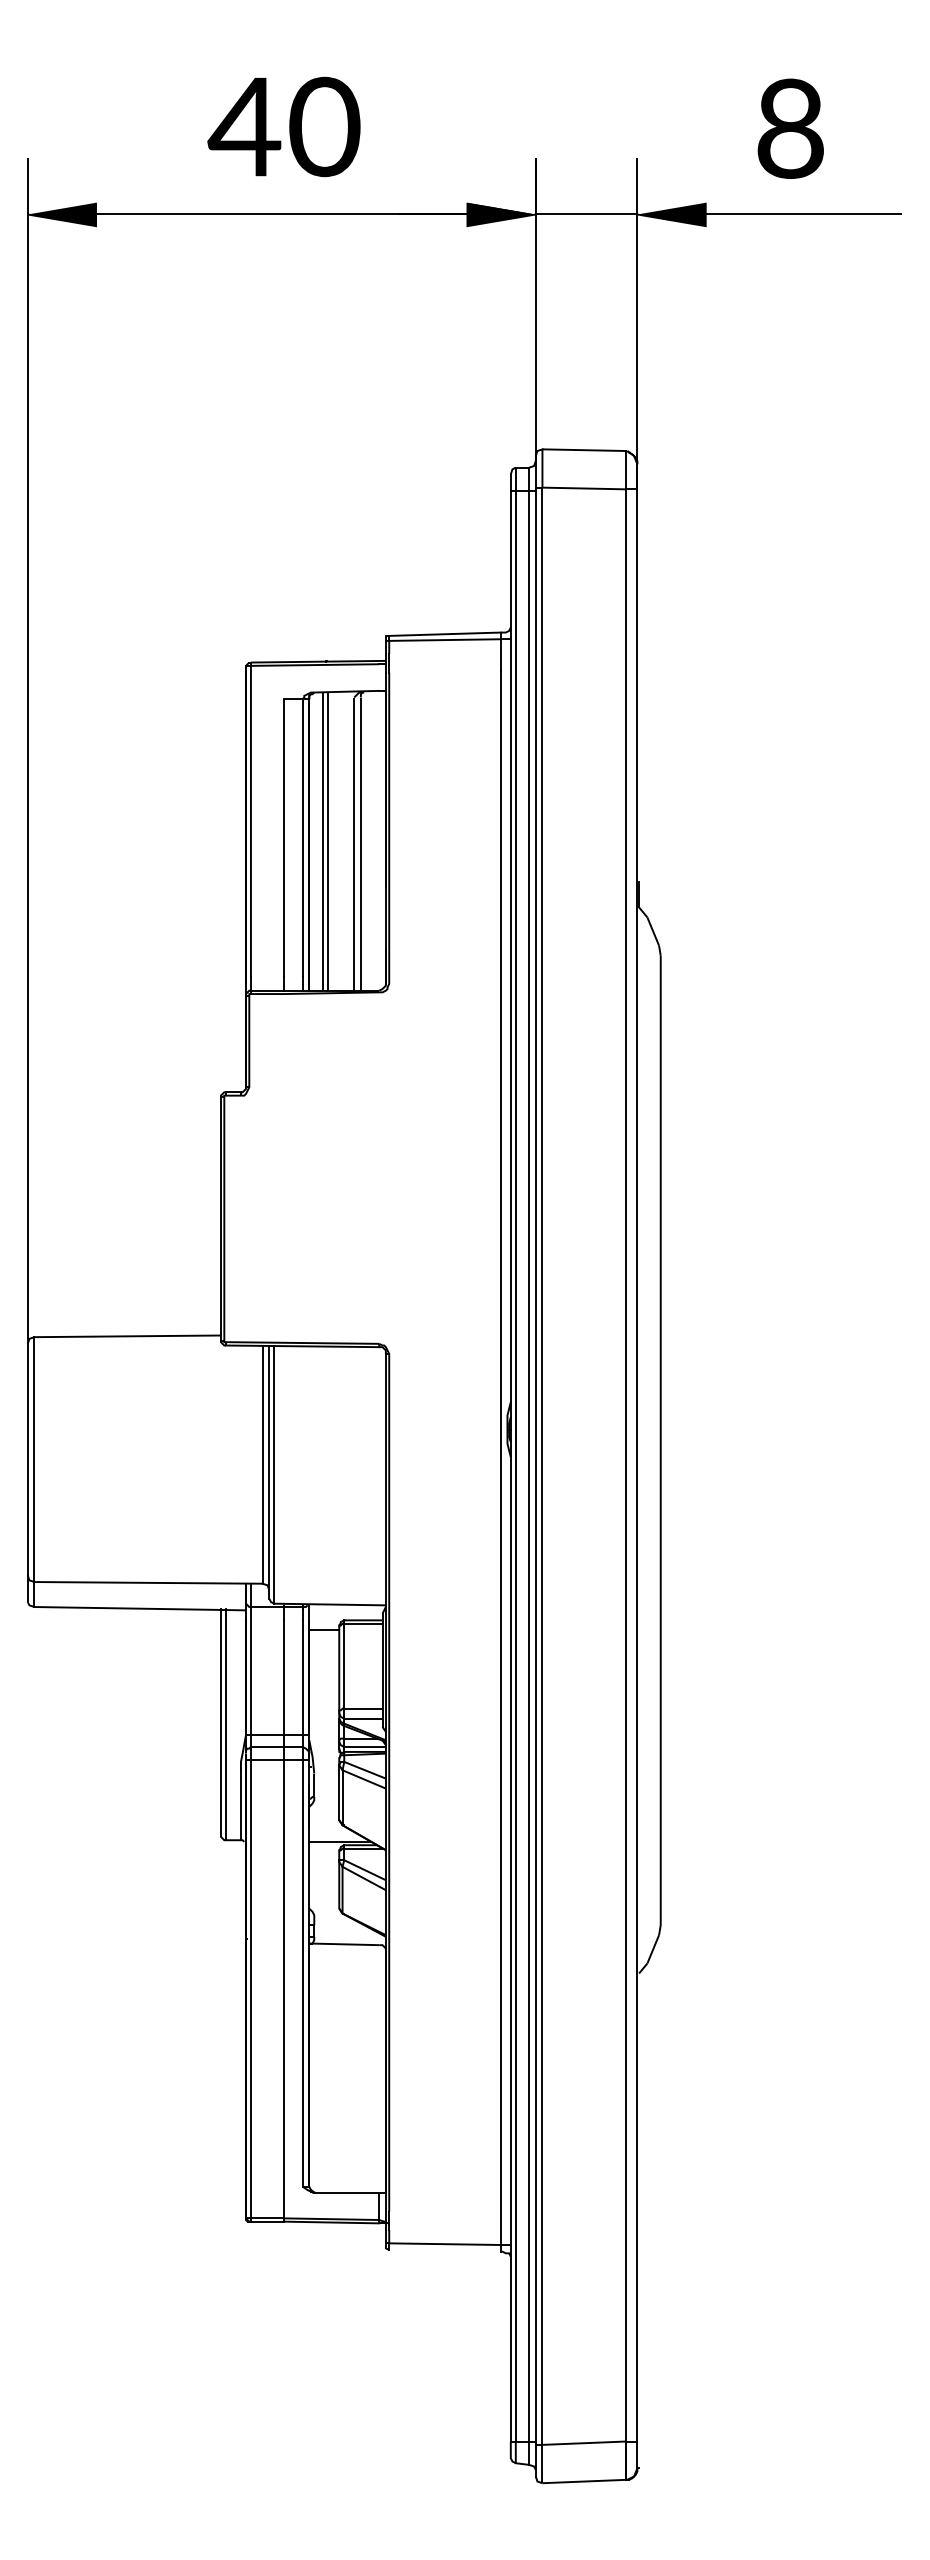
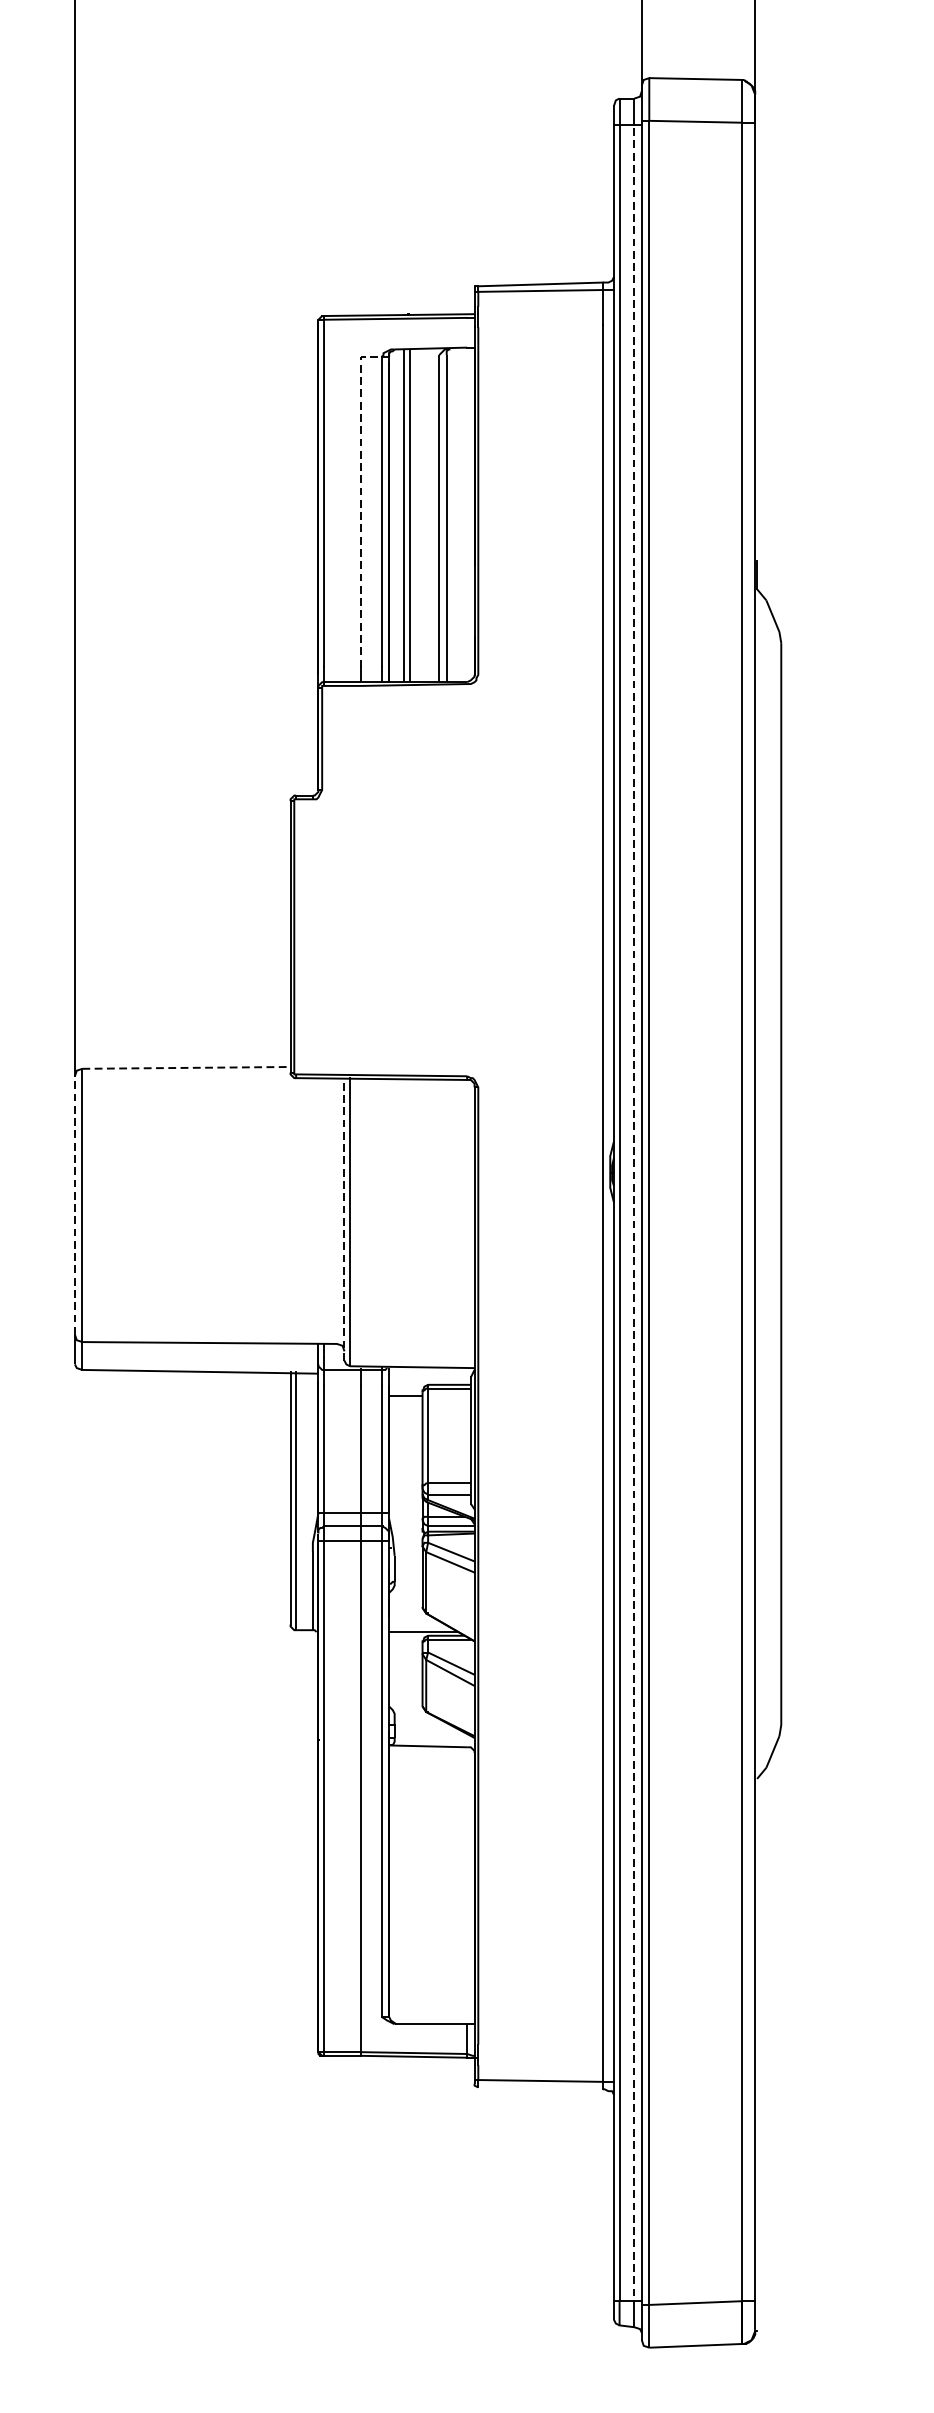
line: (284, 827) -> (361, 500), solid -> dashed
line: (128, 1336) -> (187, 1068), solid -> dashed
line: (27, 1459) -> (74, 1205), solid -> dashed
line: (262, 1464) -> (336, 1210), removed
line: (529, 1469) -> (634, 1216), solid -> dashed
line: (269, 1472) -> (344, 1219), solid -> dashed

